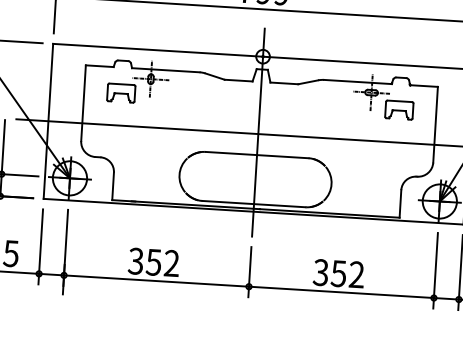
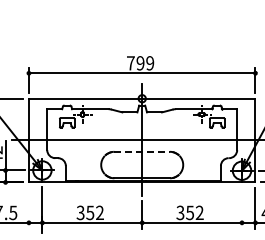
line: (257, 154) -> (142, 151), solid -> dashed
line: (39, 247) -> (28, 208), removed
line: (436, 269) -> (242, 207), removed

